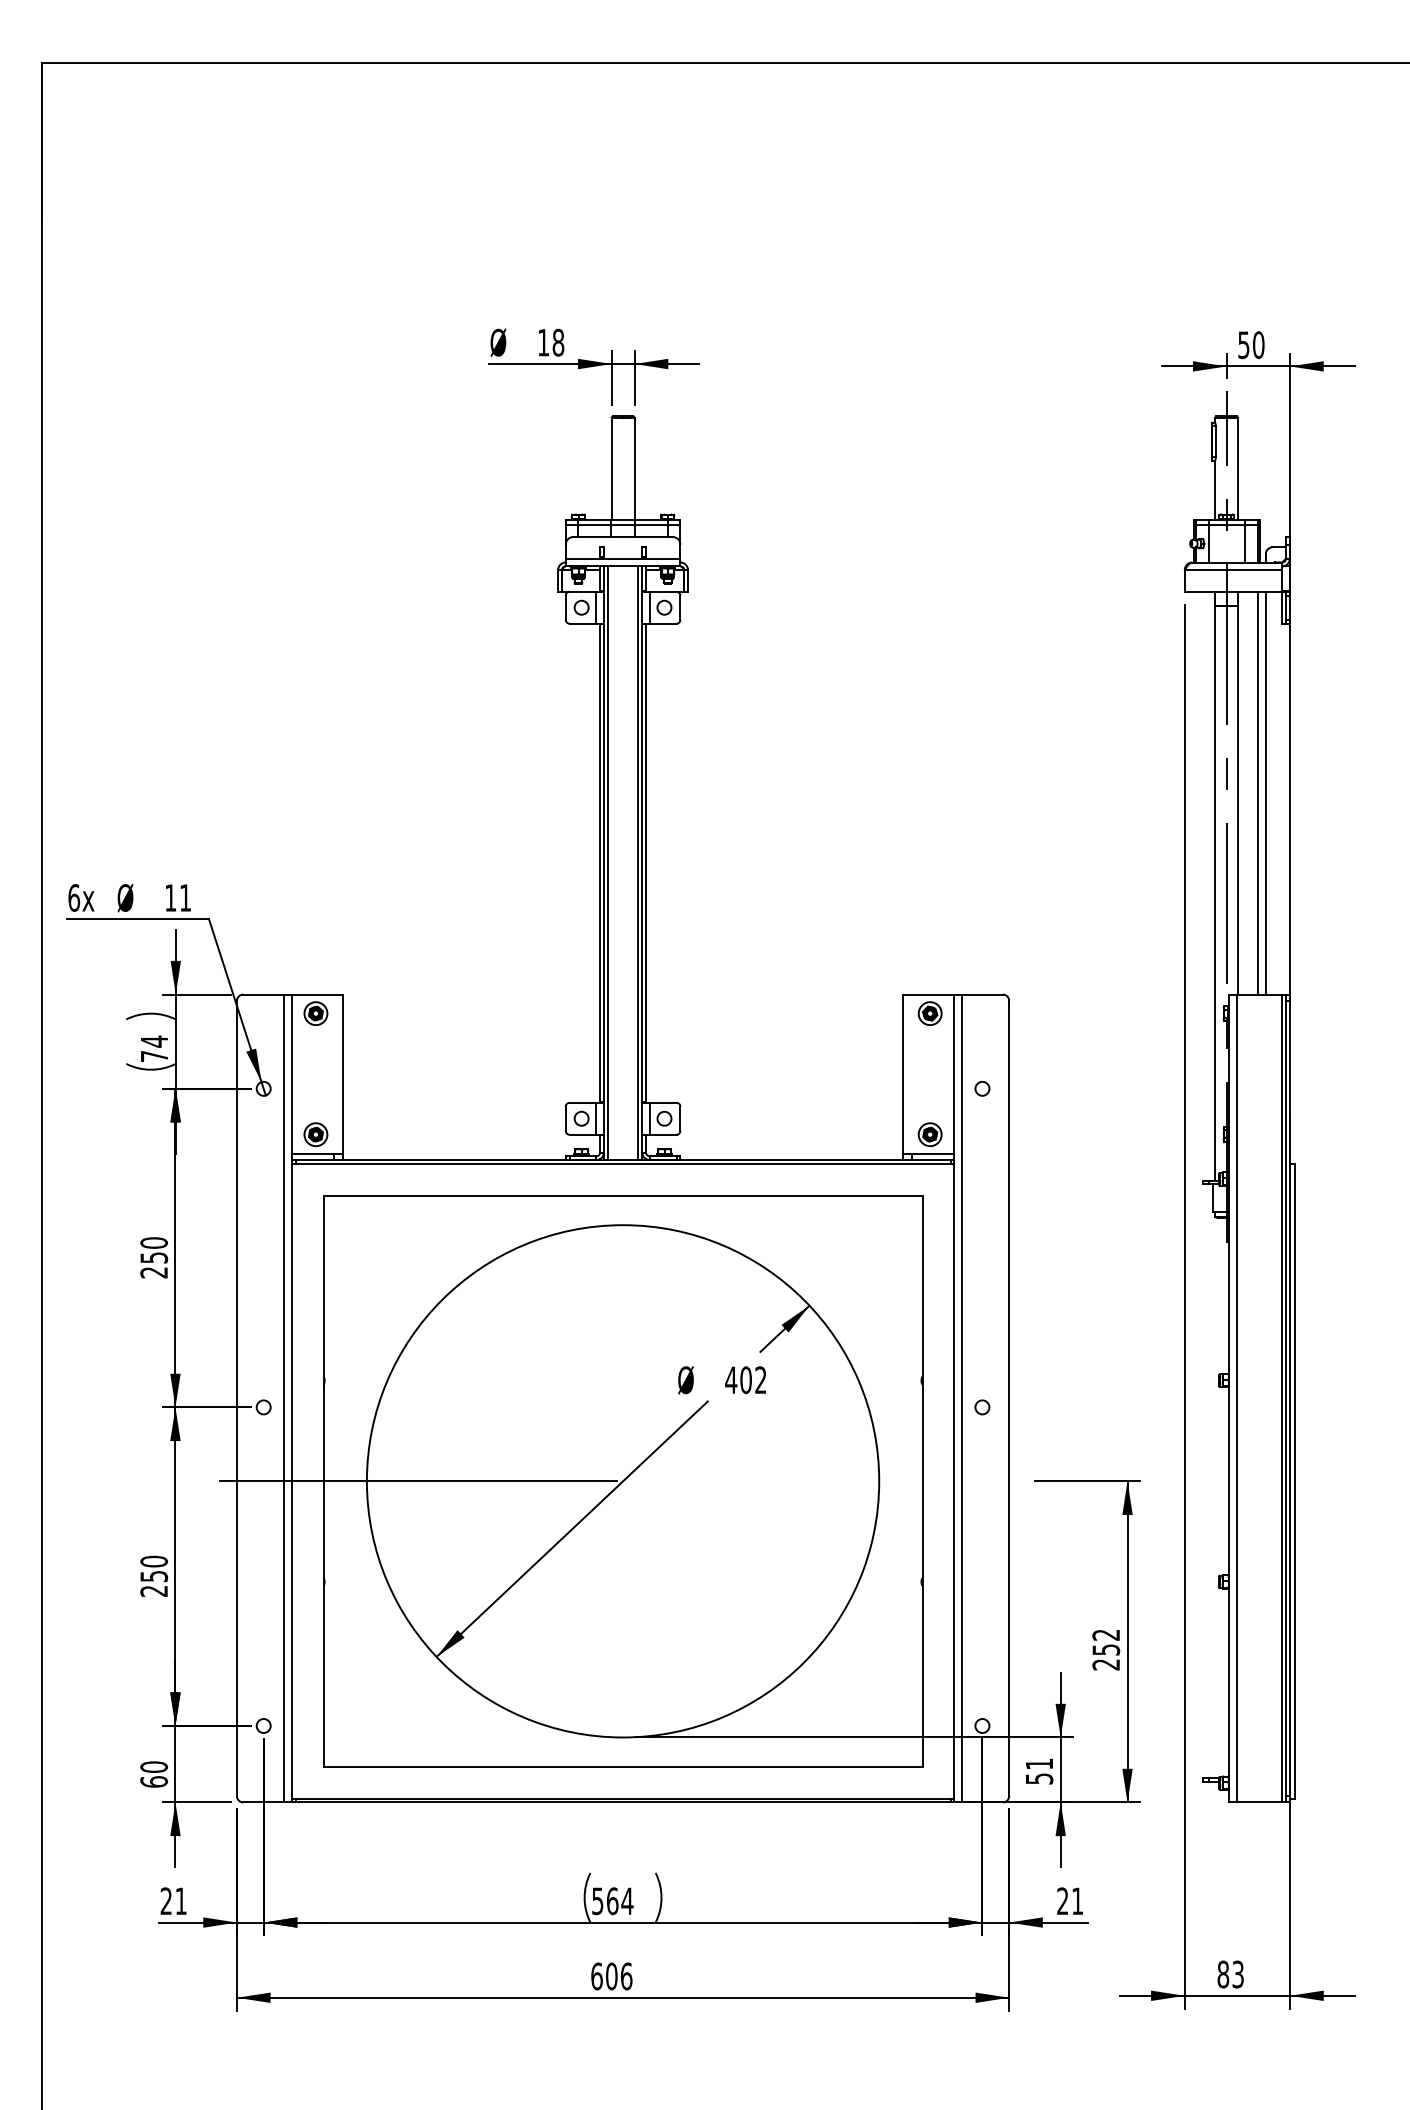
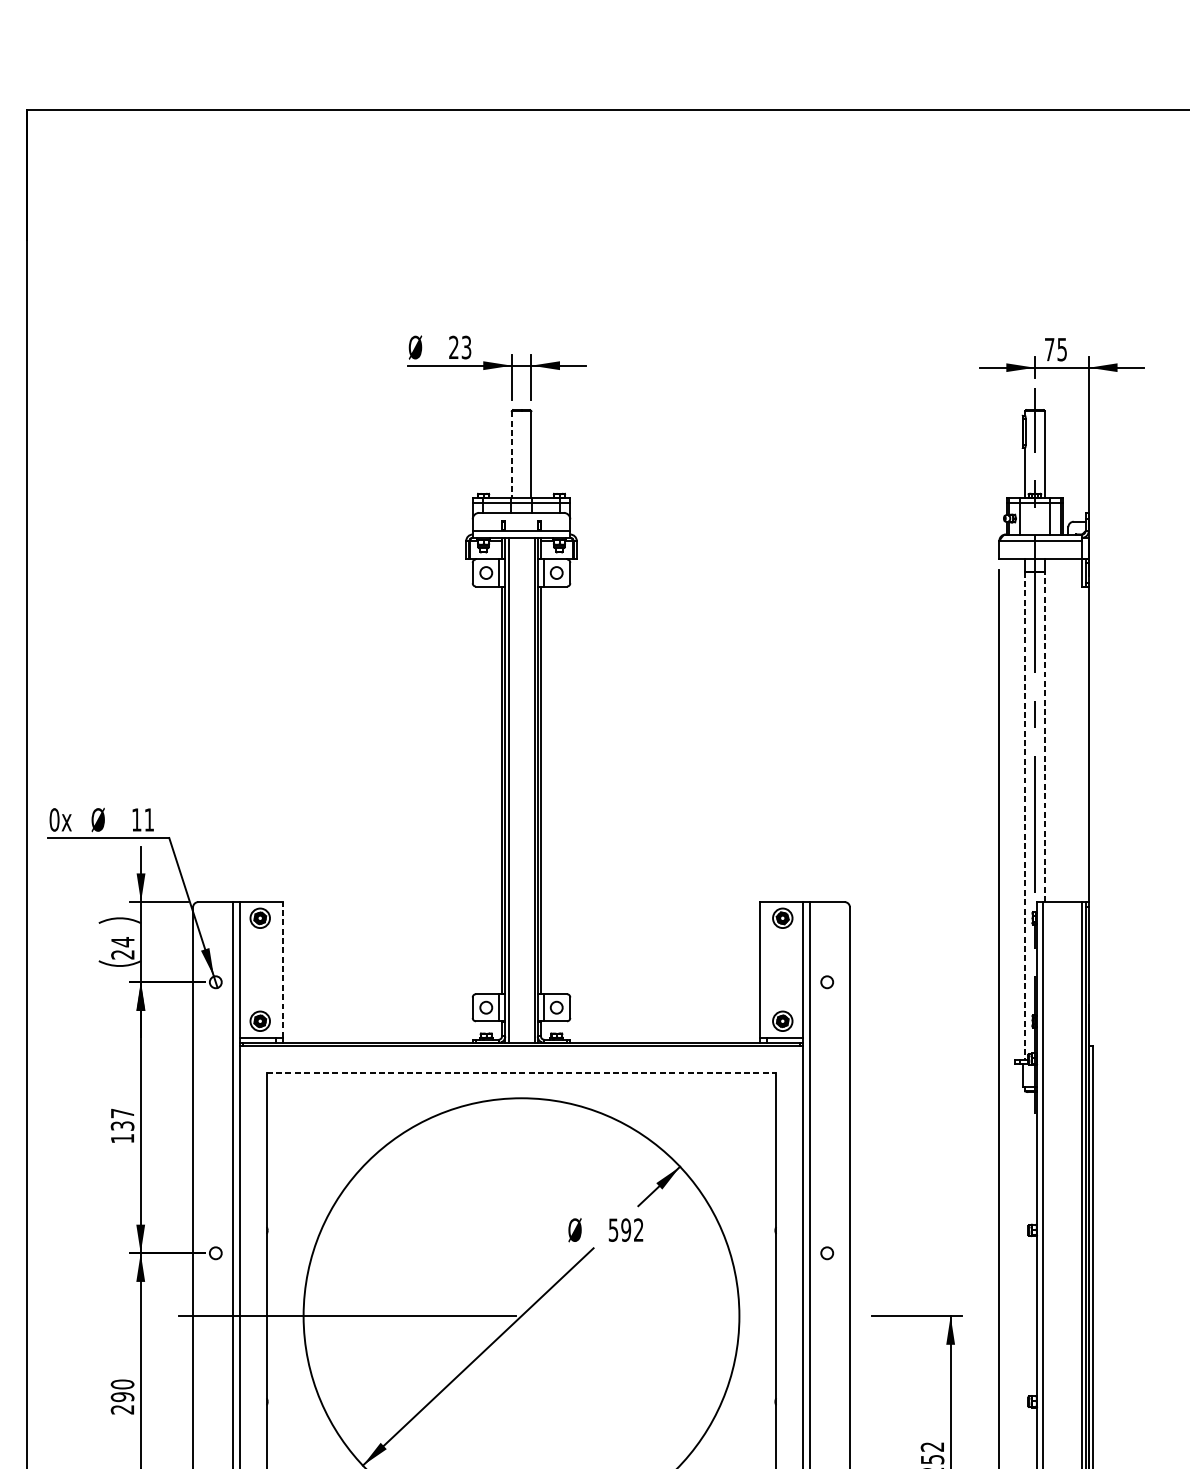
text: (551, 342) -> (460, 347), 18 -> 23
text: (1251, 345) -> (1056, 349), 50 -> 75
line: (611, 469) -> (511, 455), solid -> dashed
line: (1258, 792) -> (1062, 730), removed
line: (1265, 792) -> (1068, 730), removed
line: (1238, 799) -> (1045, 736), solid -> dashed
line: (1215, 893) -> (1025, 816), solid -> dashed
text: (74, 897) -> (54, 819), 6x -> 0x
text: (153, 1056) -> (122, 954), 74 -> 24
line: (342, 1074) -> (282, 970), solid -> dashed
line: (623, 1195) -> (521, 1073), solid -> dashed
text: (154, 1257) -> (122, 1125), 250 -> 137
text: (738, 1380) -> (619, 1230), 402 -> 592
text: (153, 1576) -> (122, 1397), 250 -> 290

